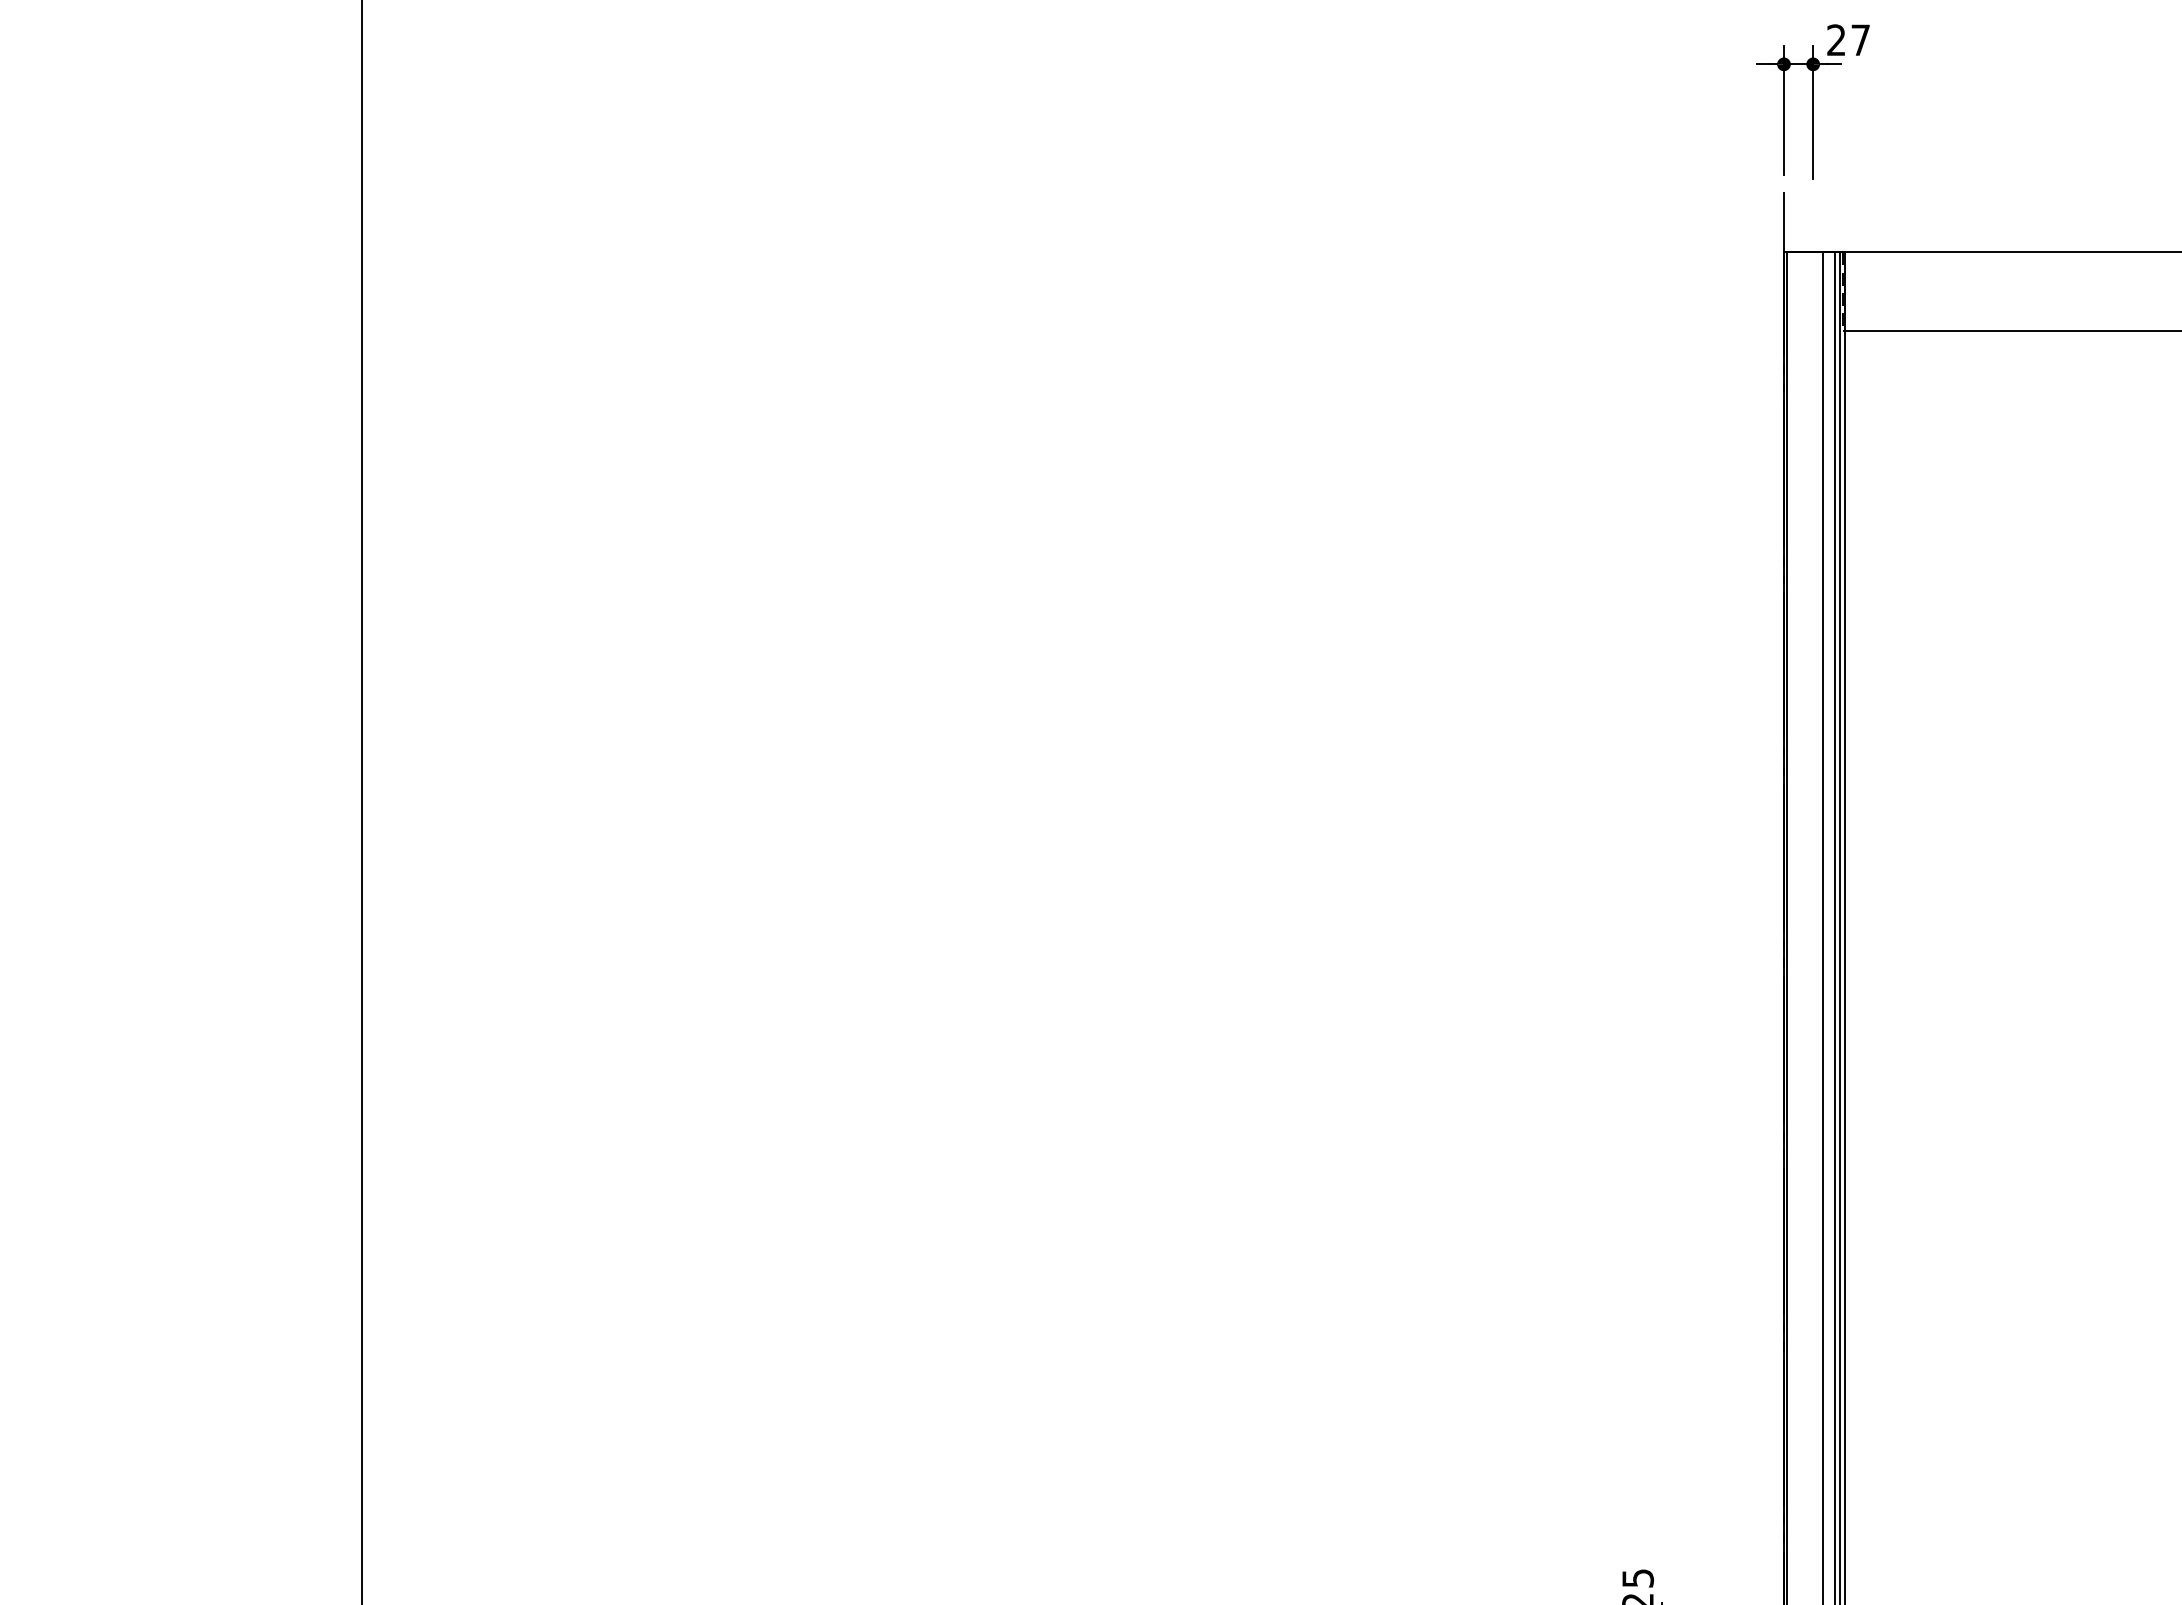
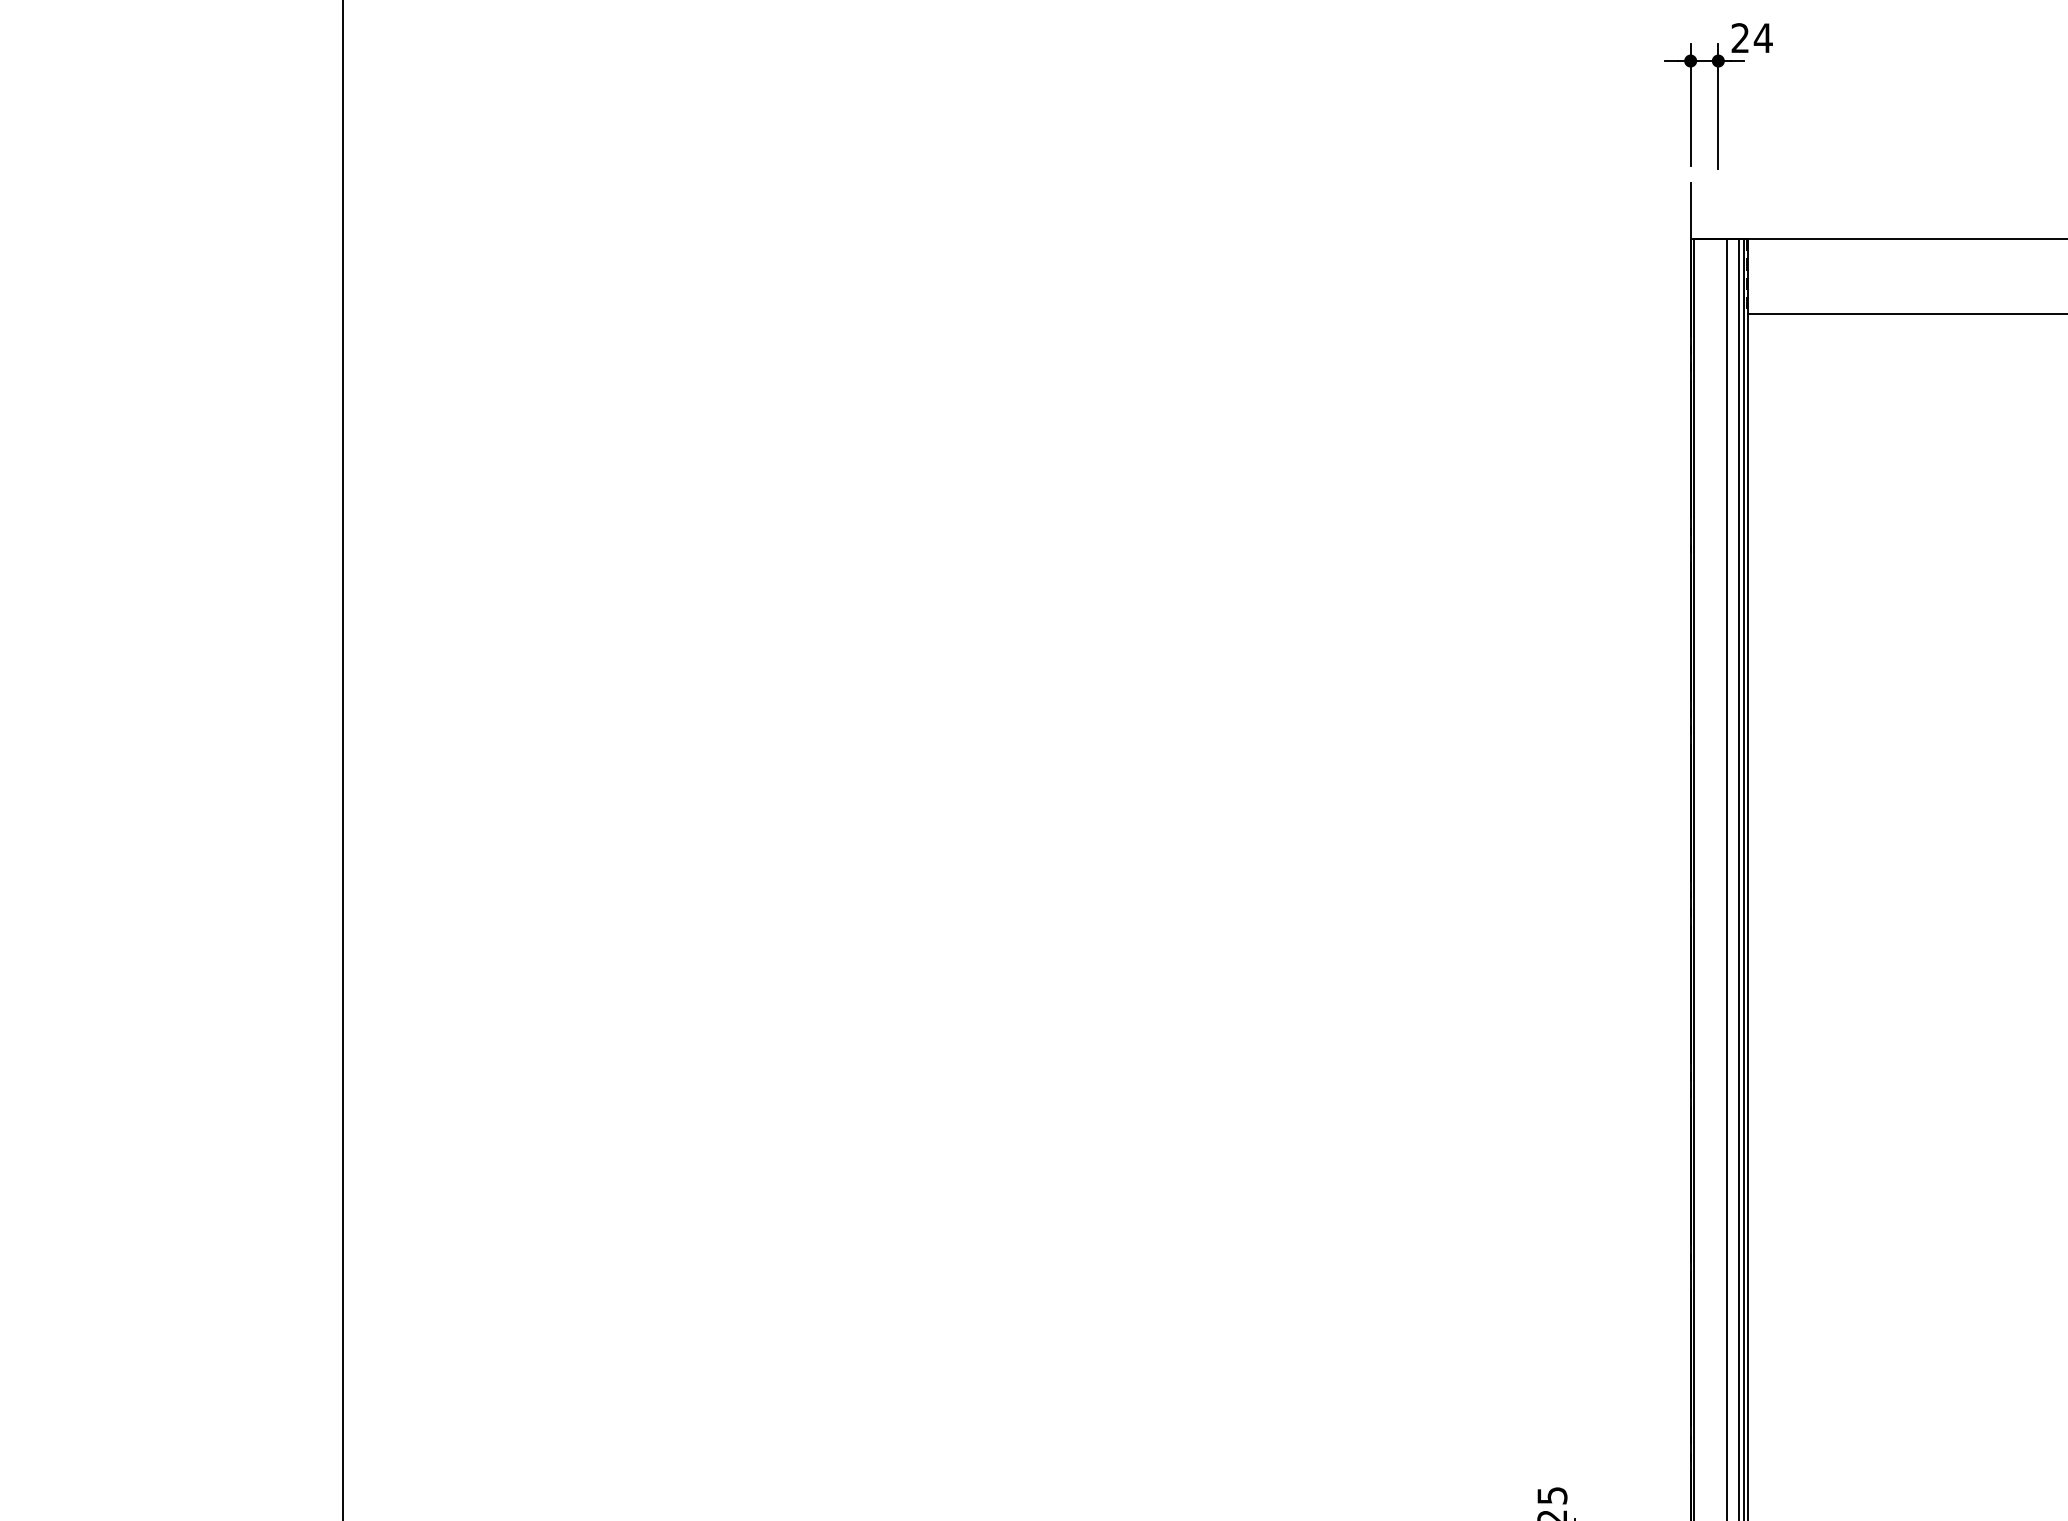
text: (1860, 39) -> (1763, 37), 27 -> 24

